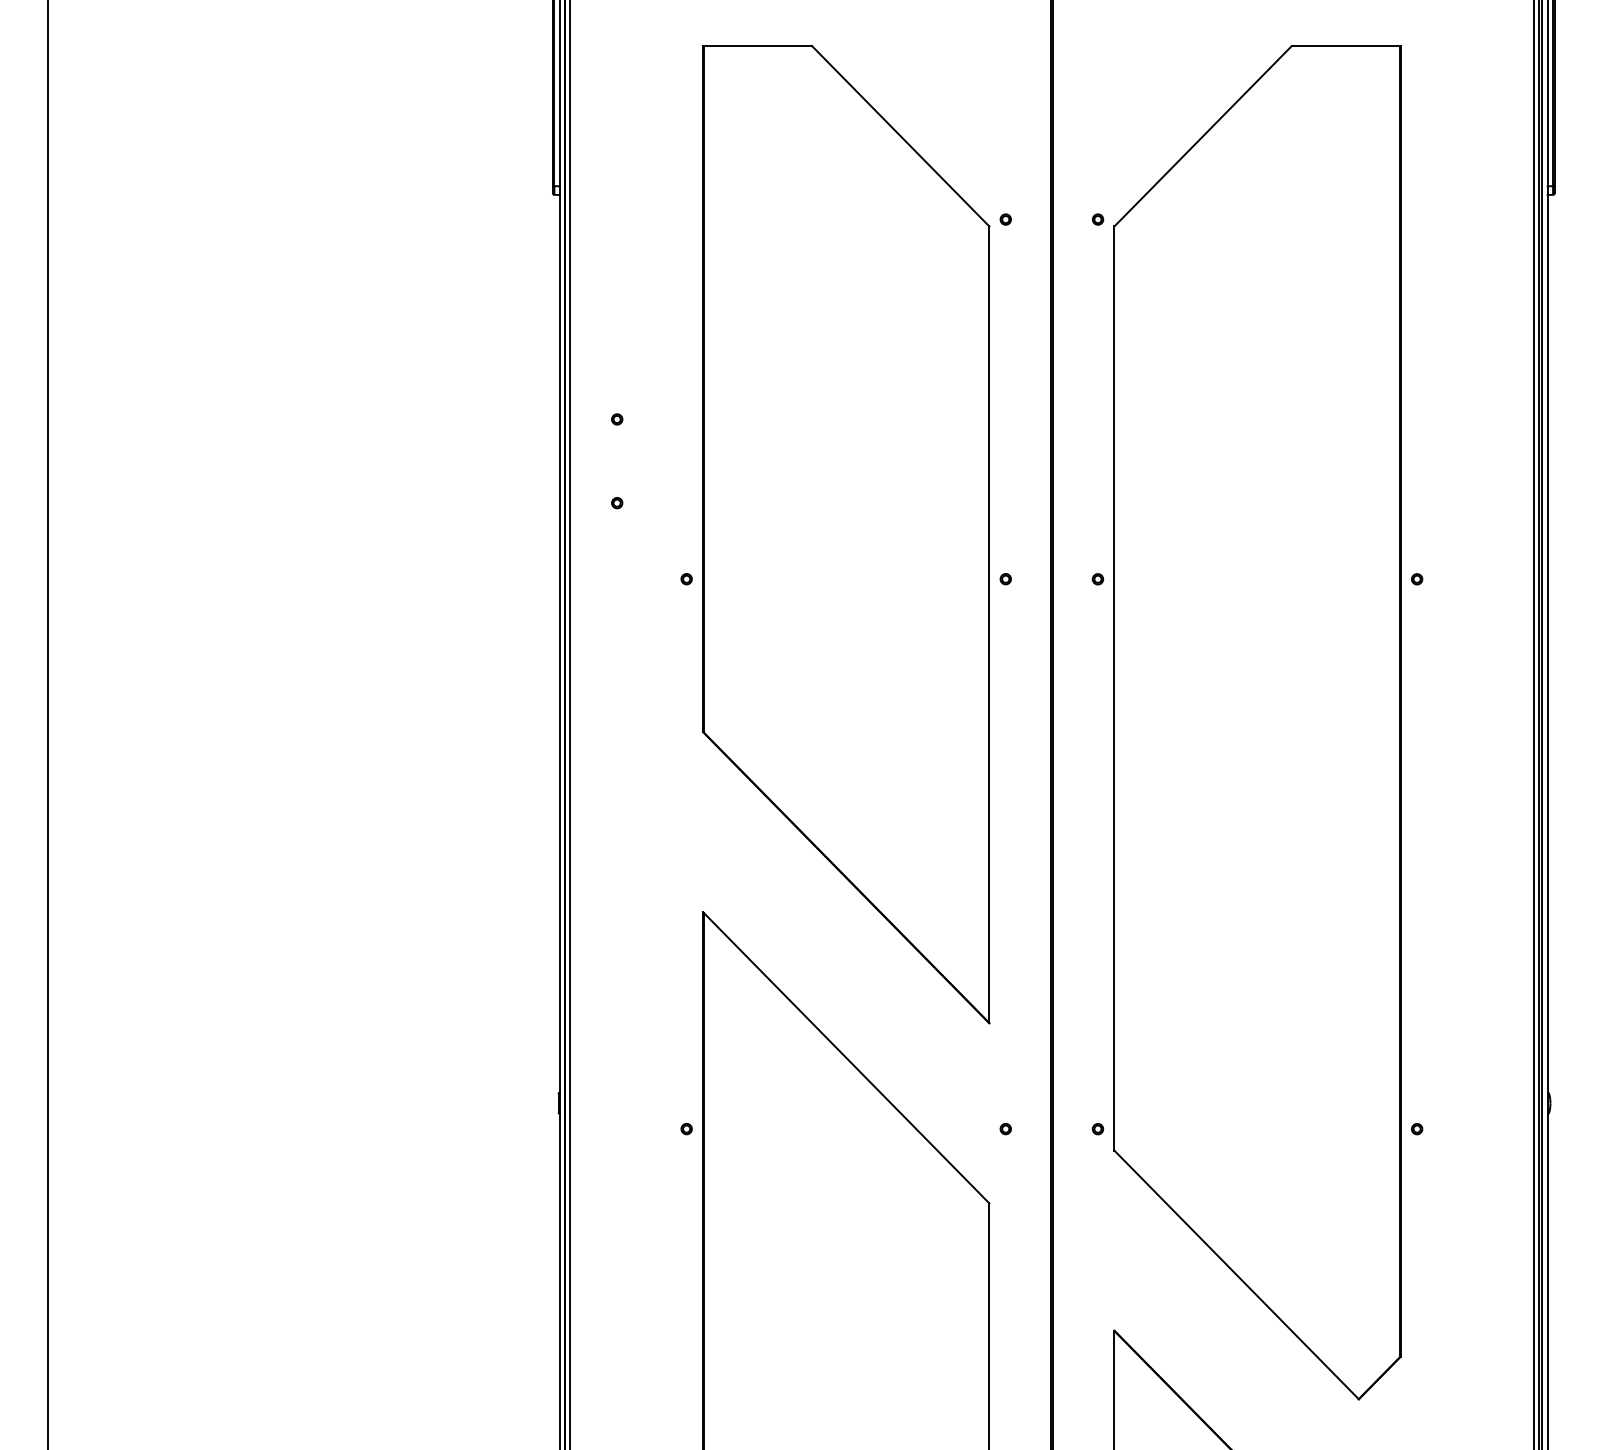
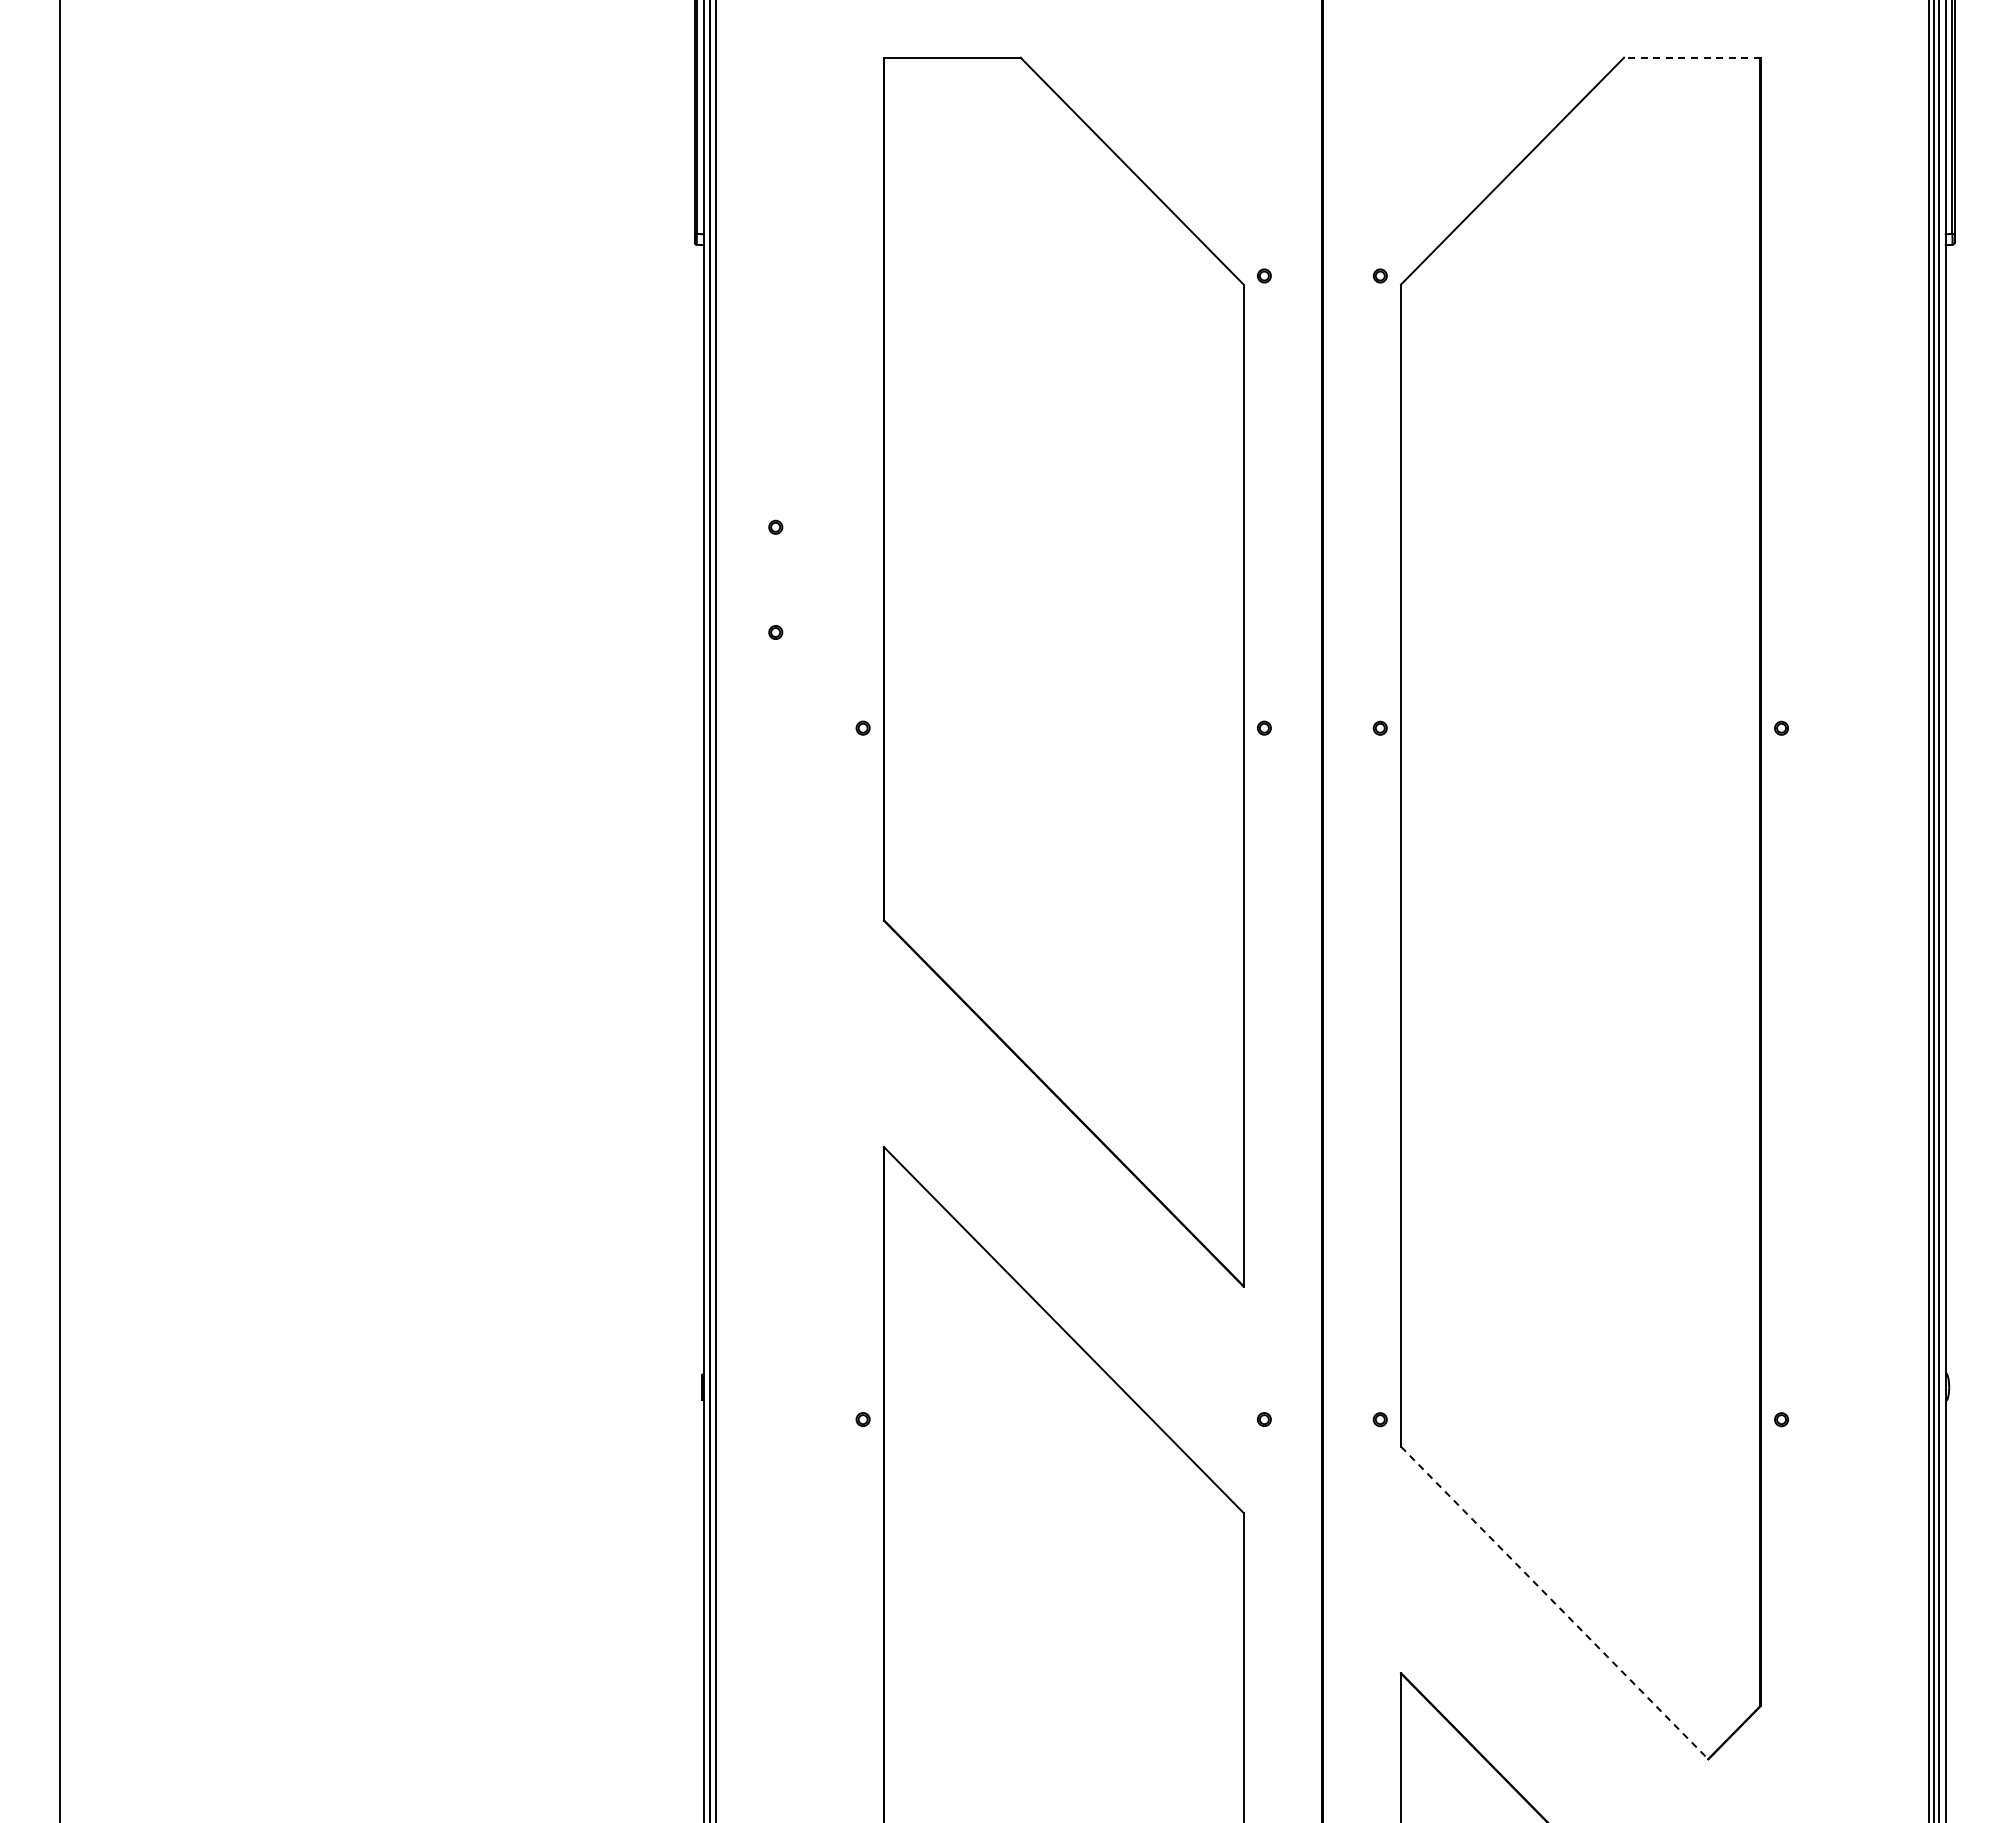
line: (1345, 45) -> (1691, 57), solid -> dashed
line: (1237, 1275) -> (1555, 1603), solid -> dashed

